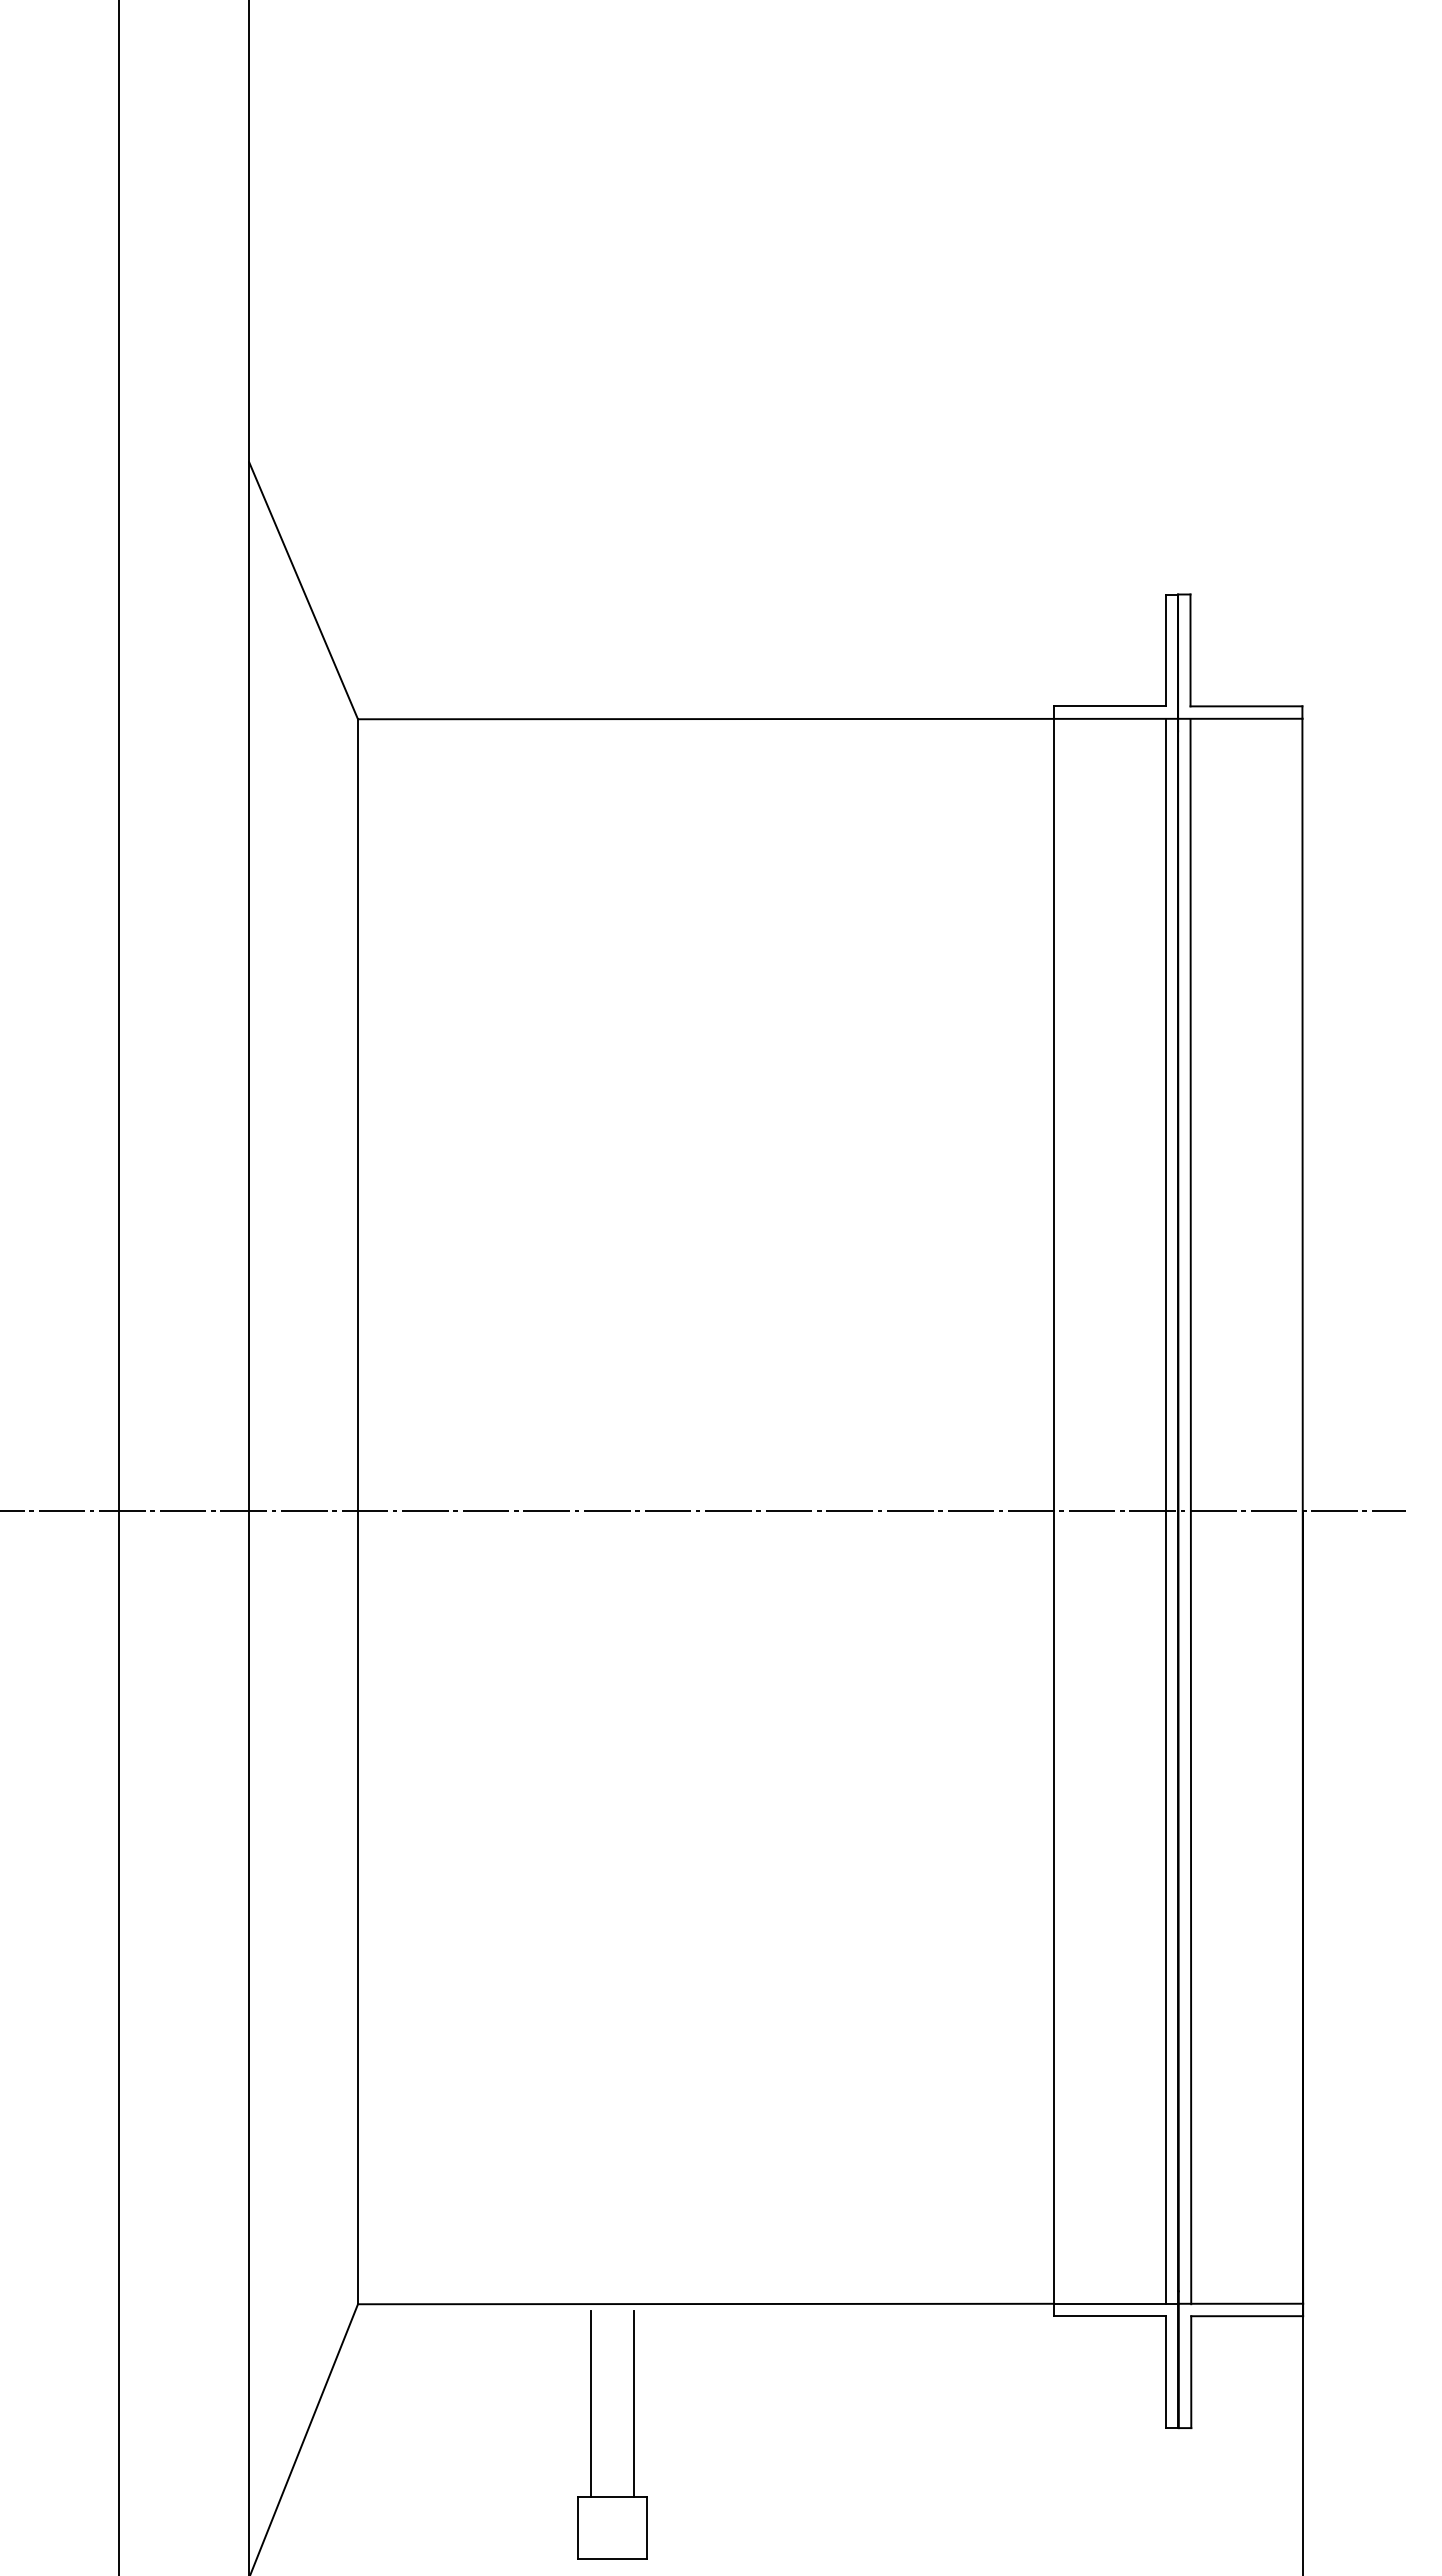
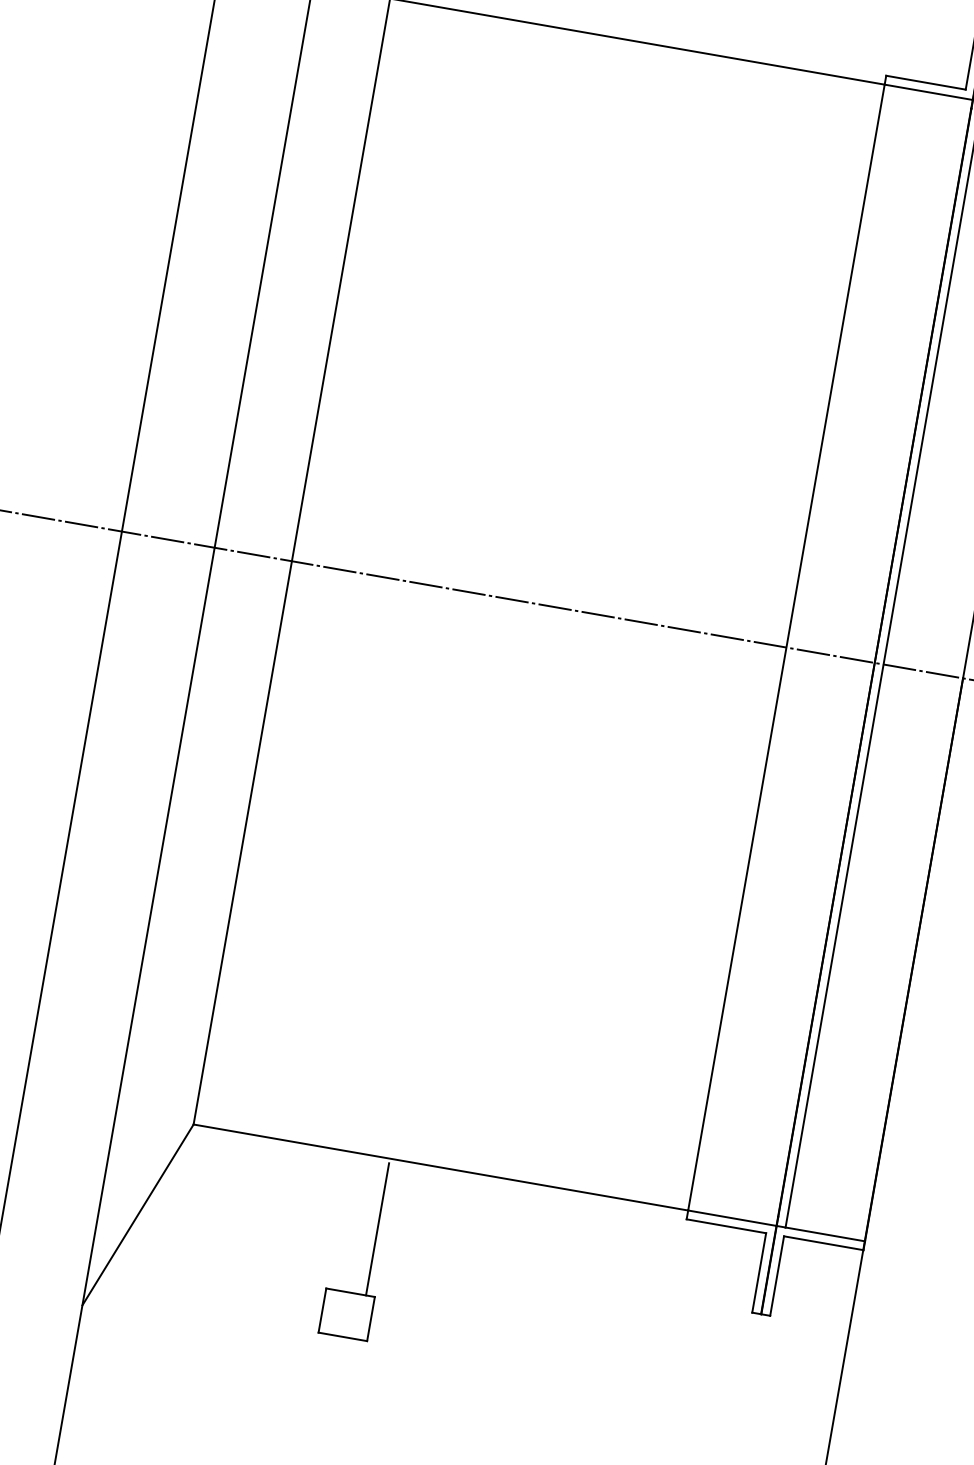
line: (1166, 1511) -> (866, 661), removed
line: (590, 2403) -> (346, 1223), removed

